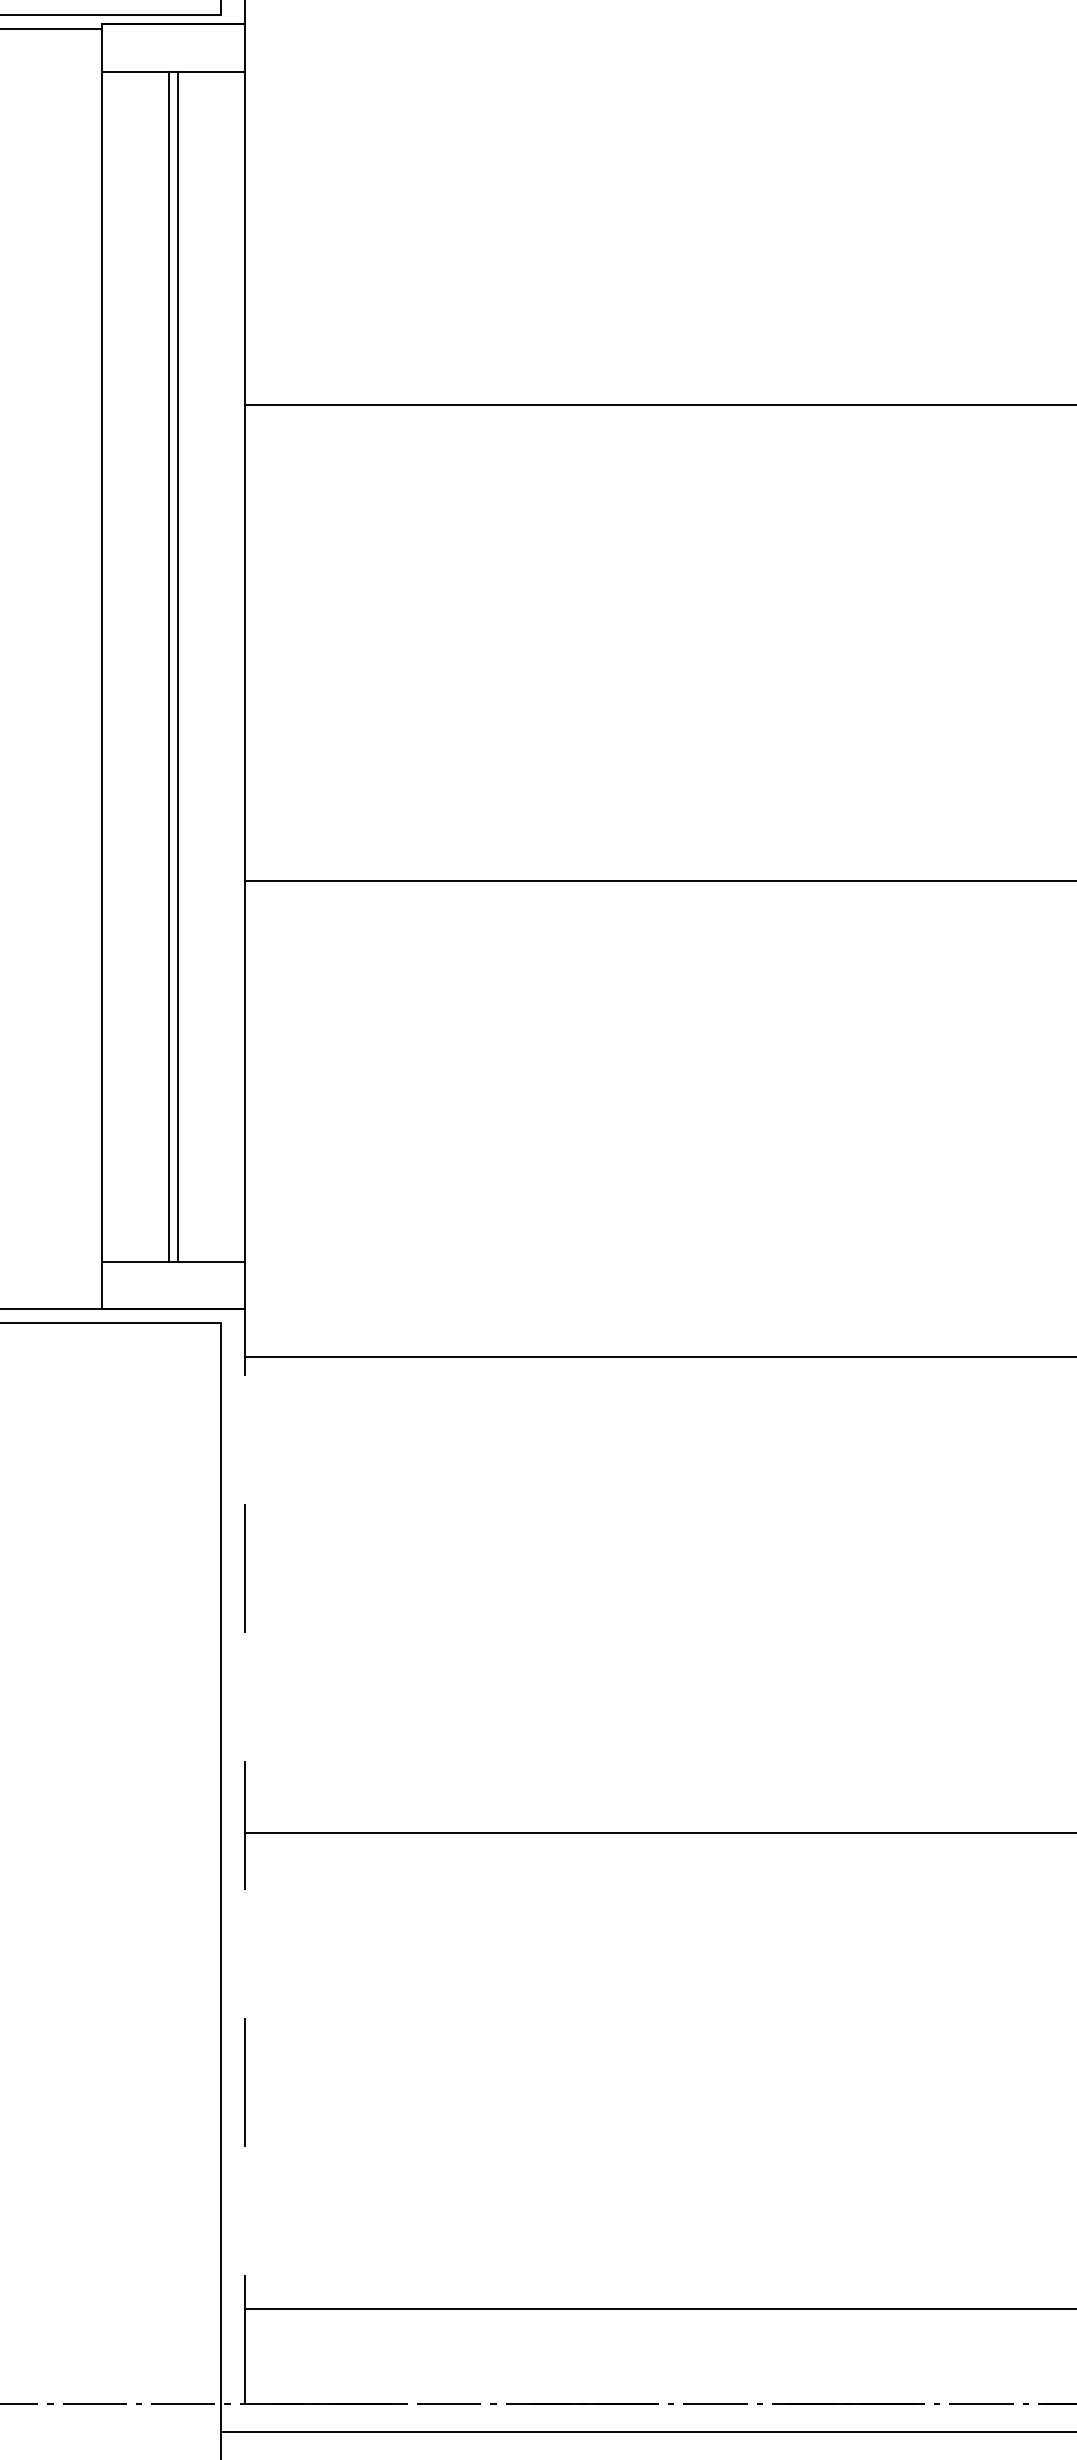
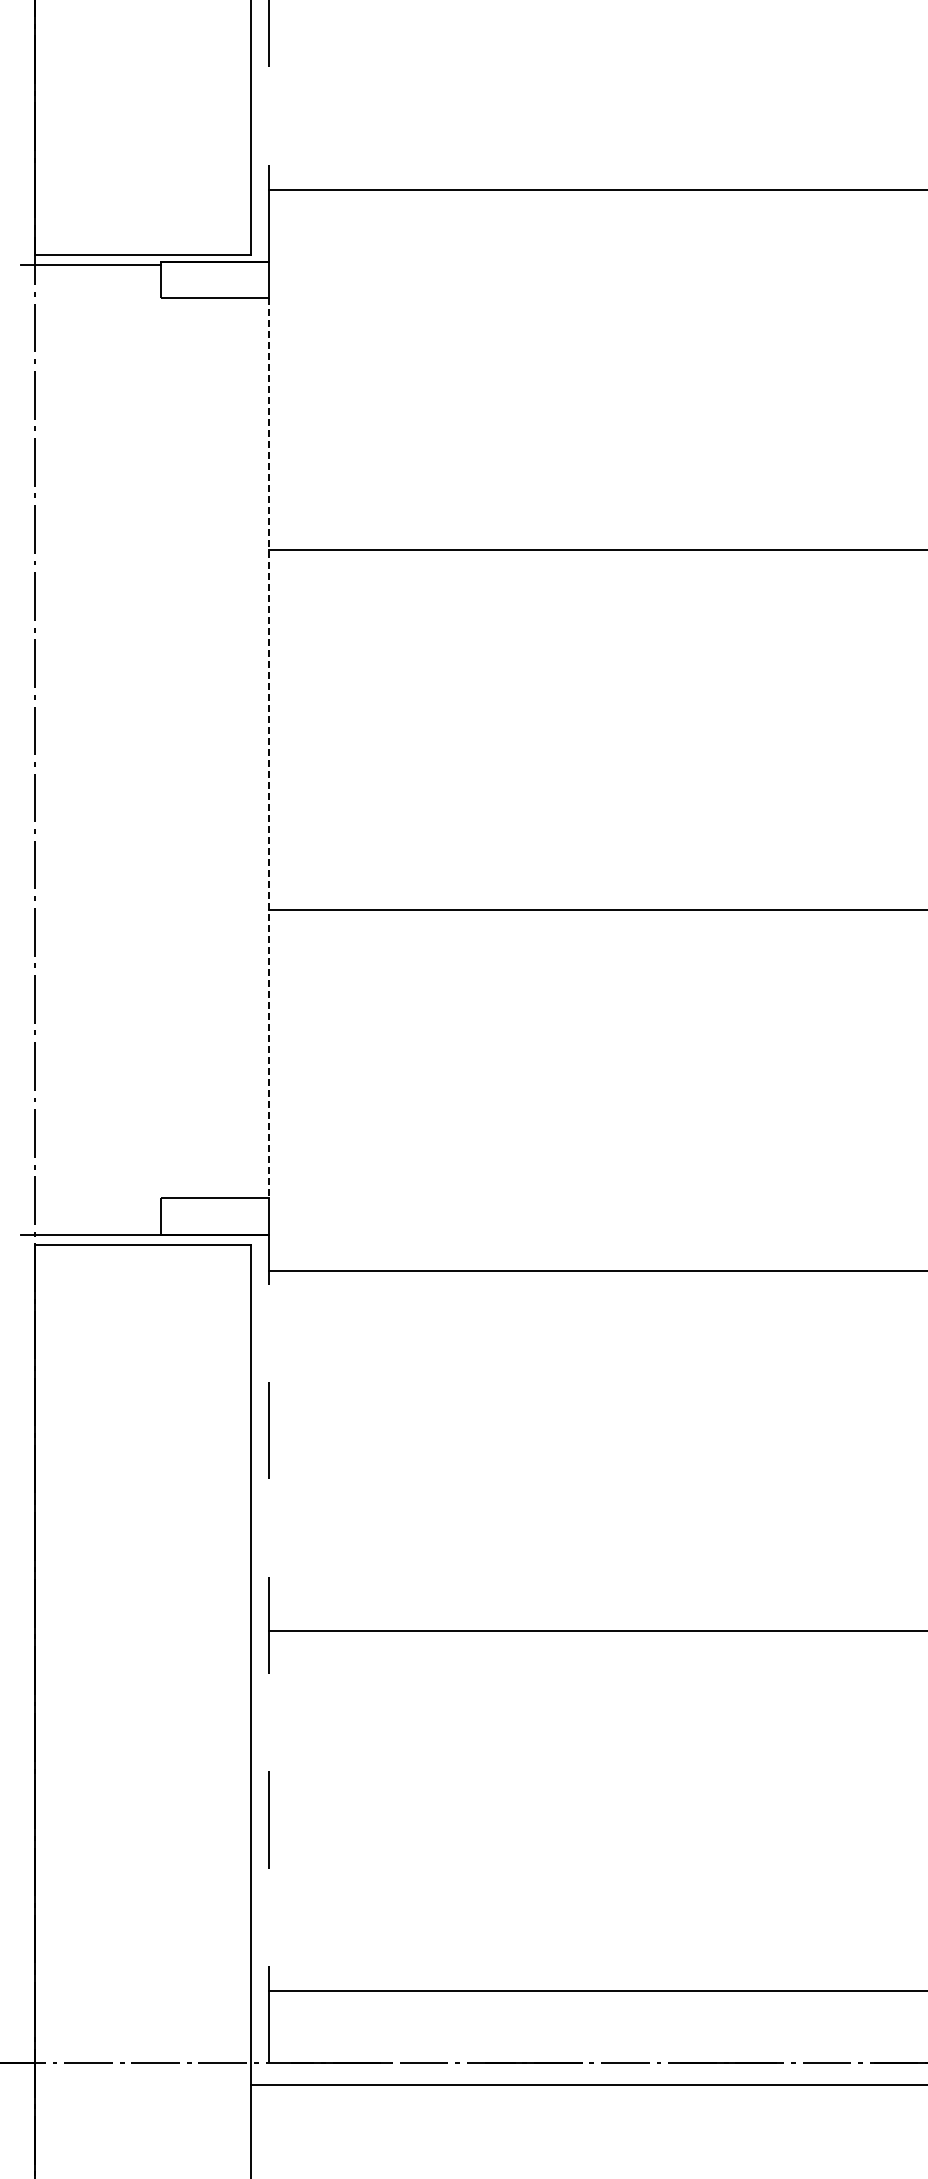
line: (102, 665) -> (161, 747), removed
line: (168, 665) -> (211, 747), removed
line: (177, 665) -> (218, 747), removed
line: (245, 667) -> (269, 748), solid -> dashed

